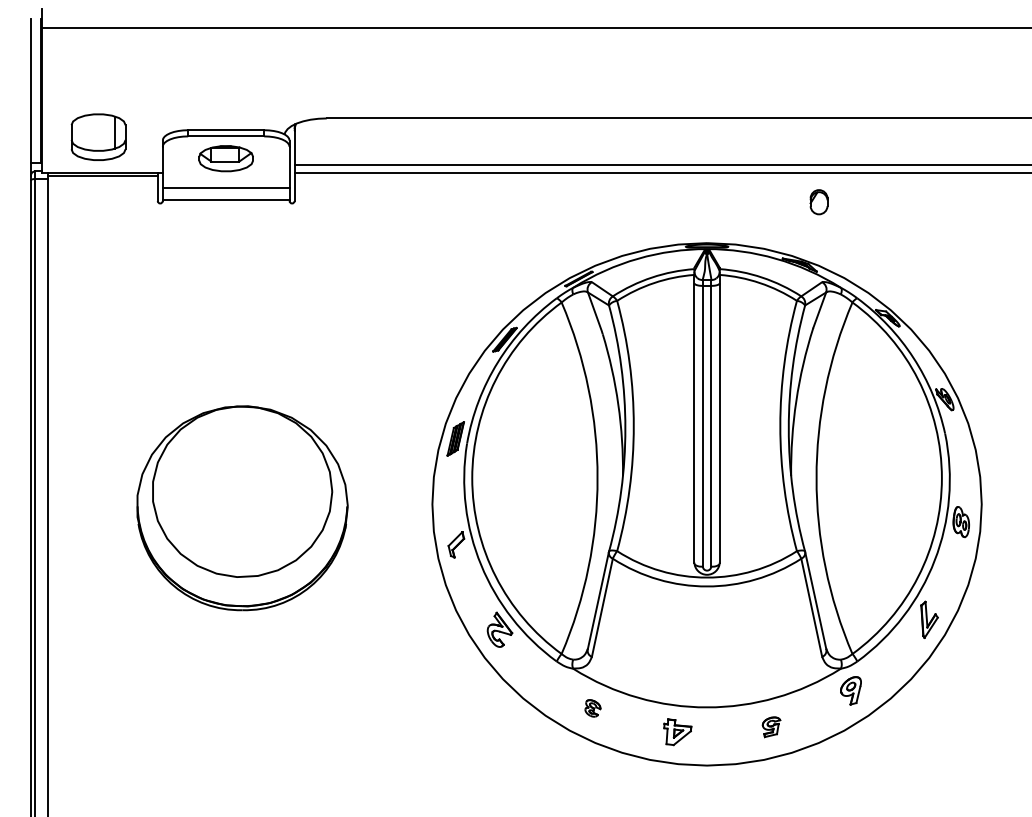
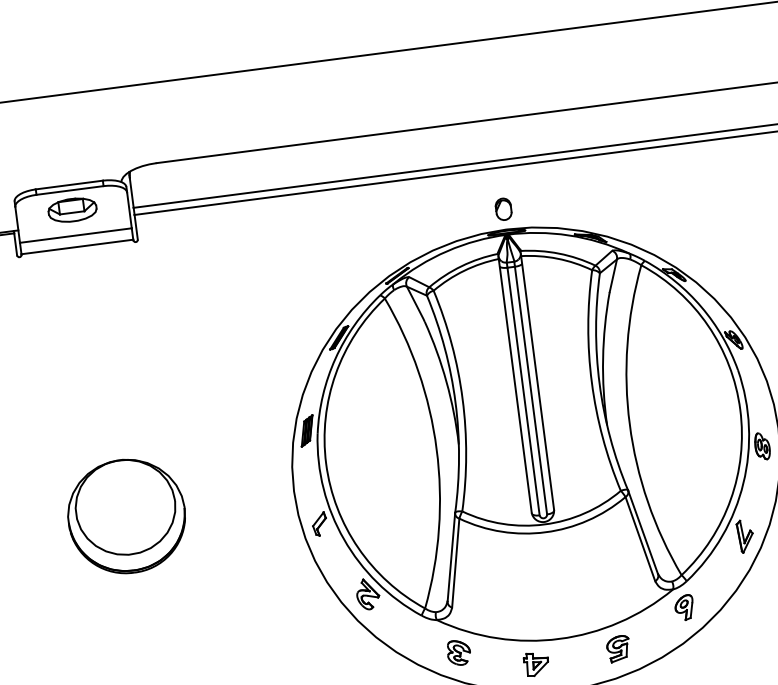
part: (818, 202) -> (503, 209), moved
part: (241, 507) -> (126, 515), size x0.62
part: (592, 708) -> (458, 653), size x1.67
part: (771, 727) -> (618, 649), size x1.43

